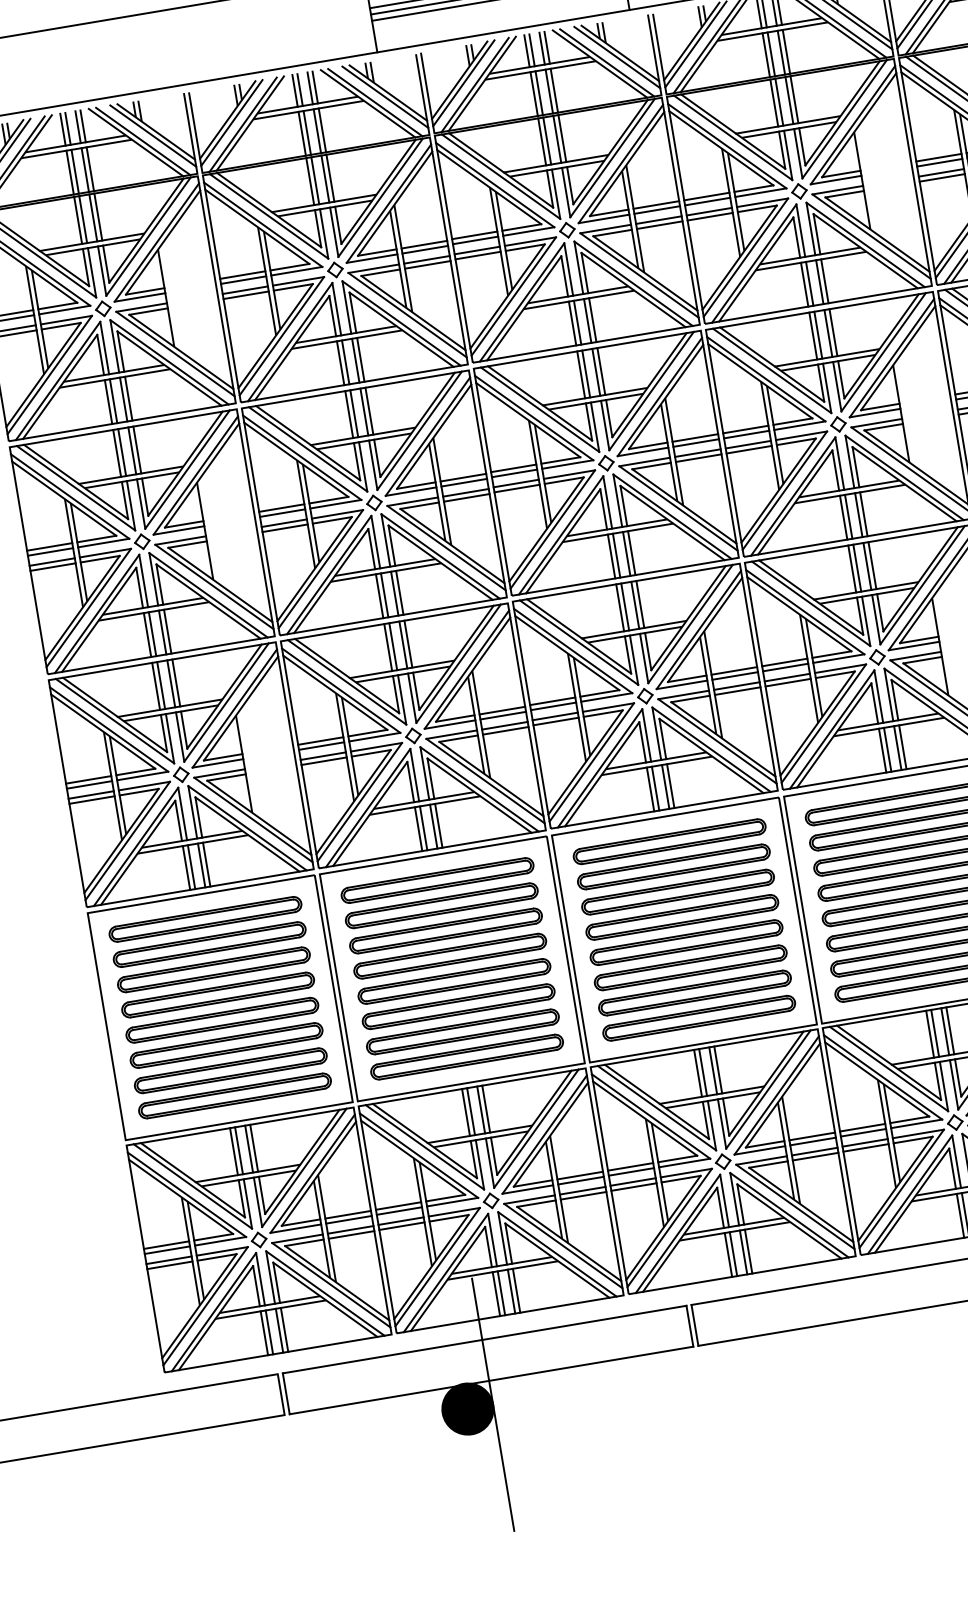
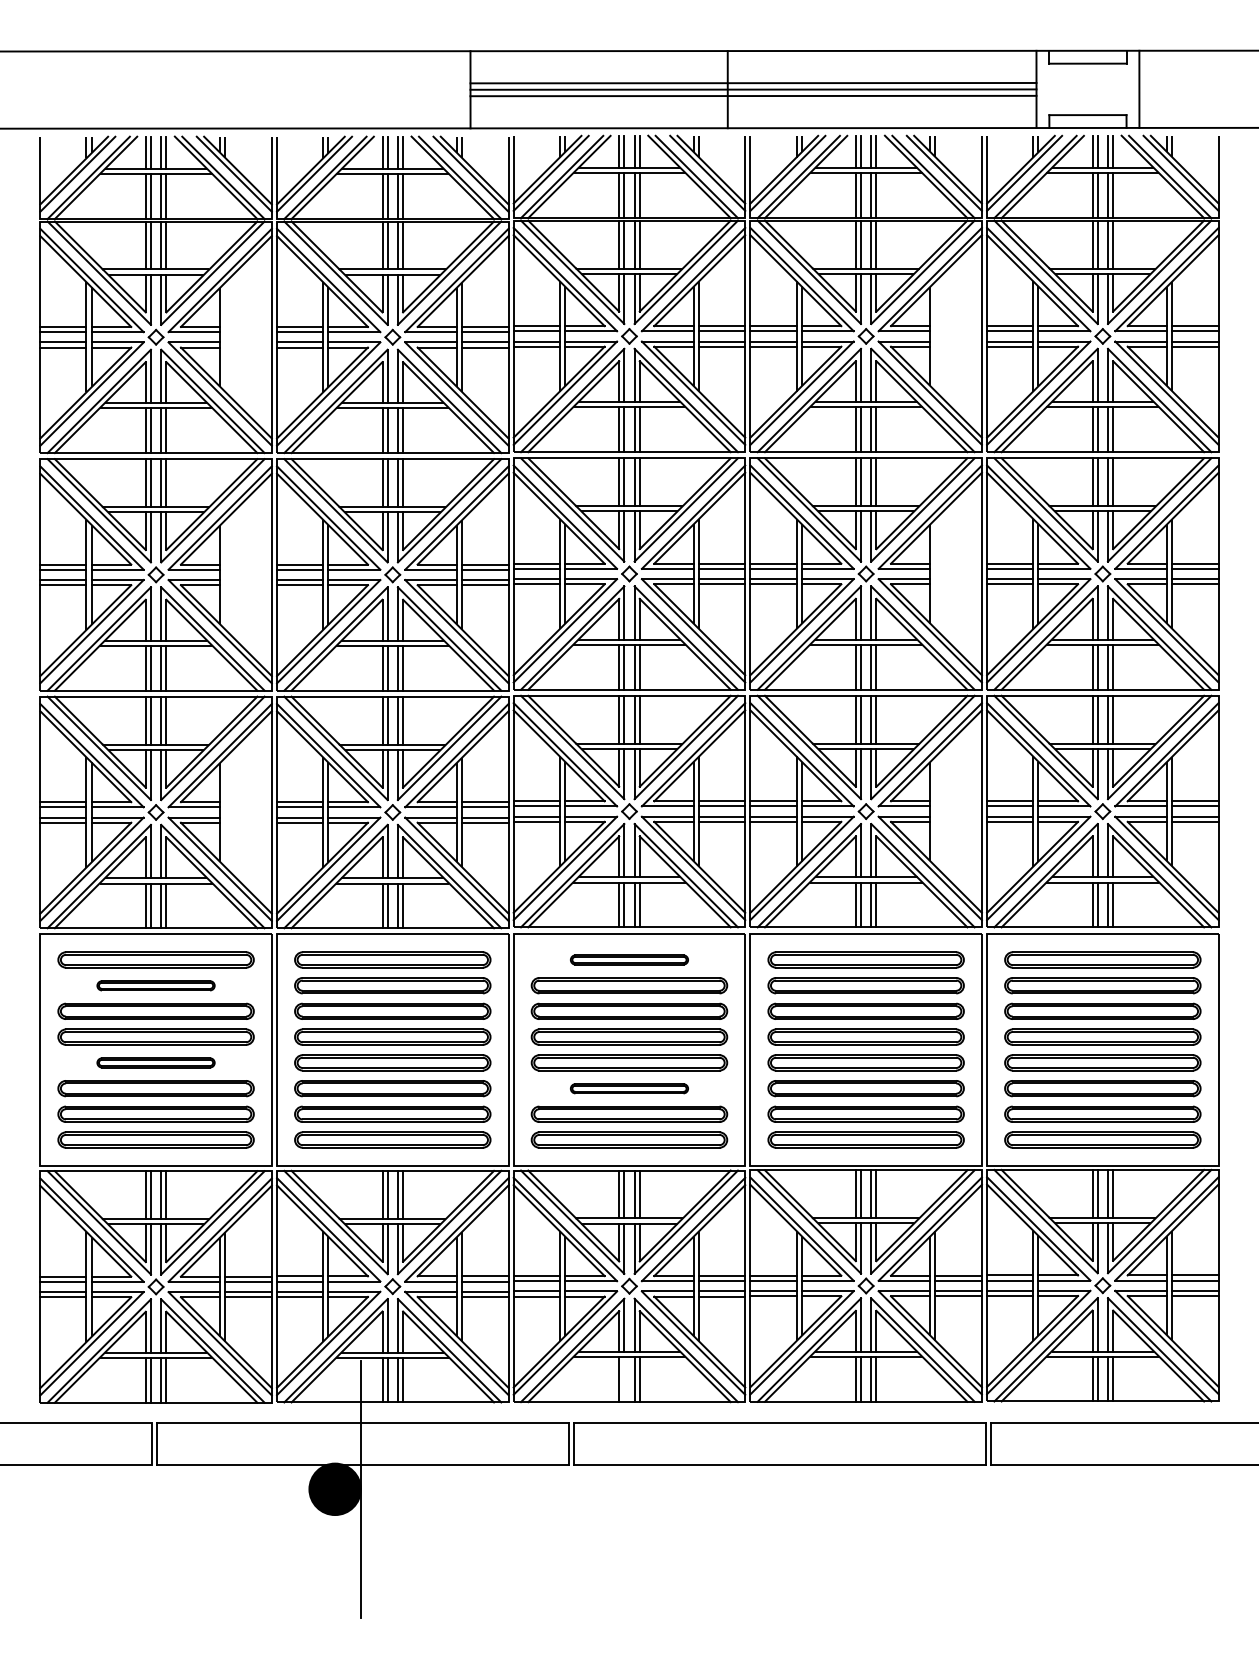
part: (669, 841) -> (629, 959), size x0.6
part: (209, 944) -> (155, 985), size x0.6
part: (690, 967) -> (629, 1088), size x0.6
part: (221, 1020) -> (155, 1062), size x0.6
line: (733, 1253) -> (624, 1379), removed

